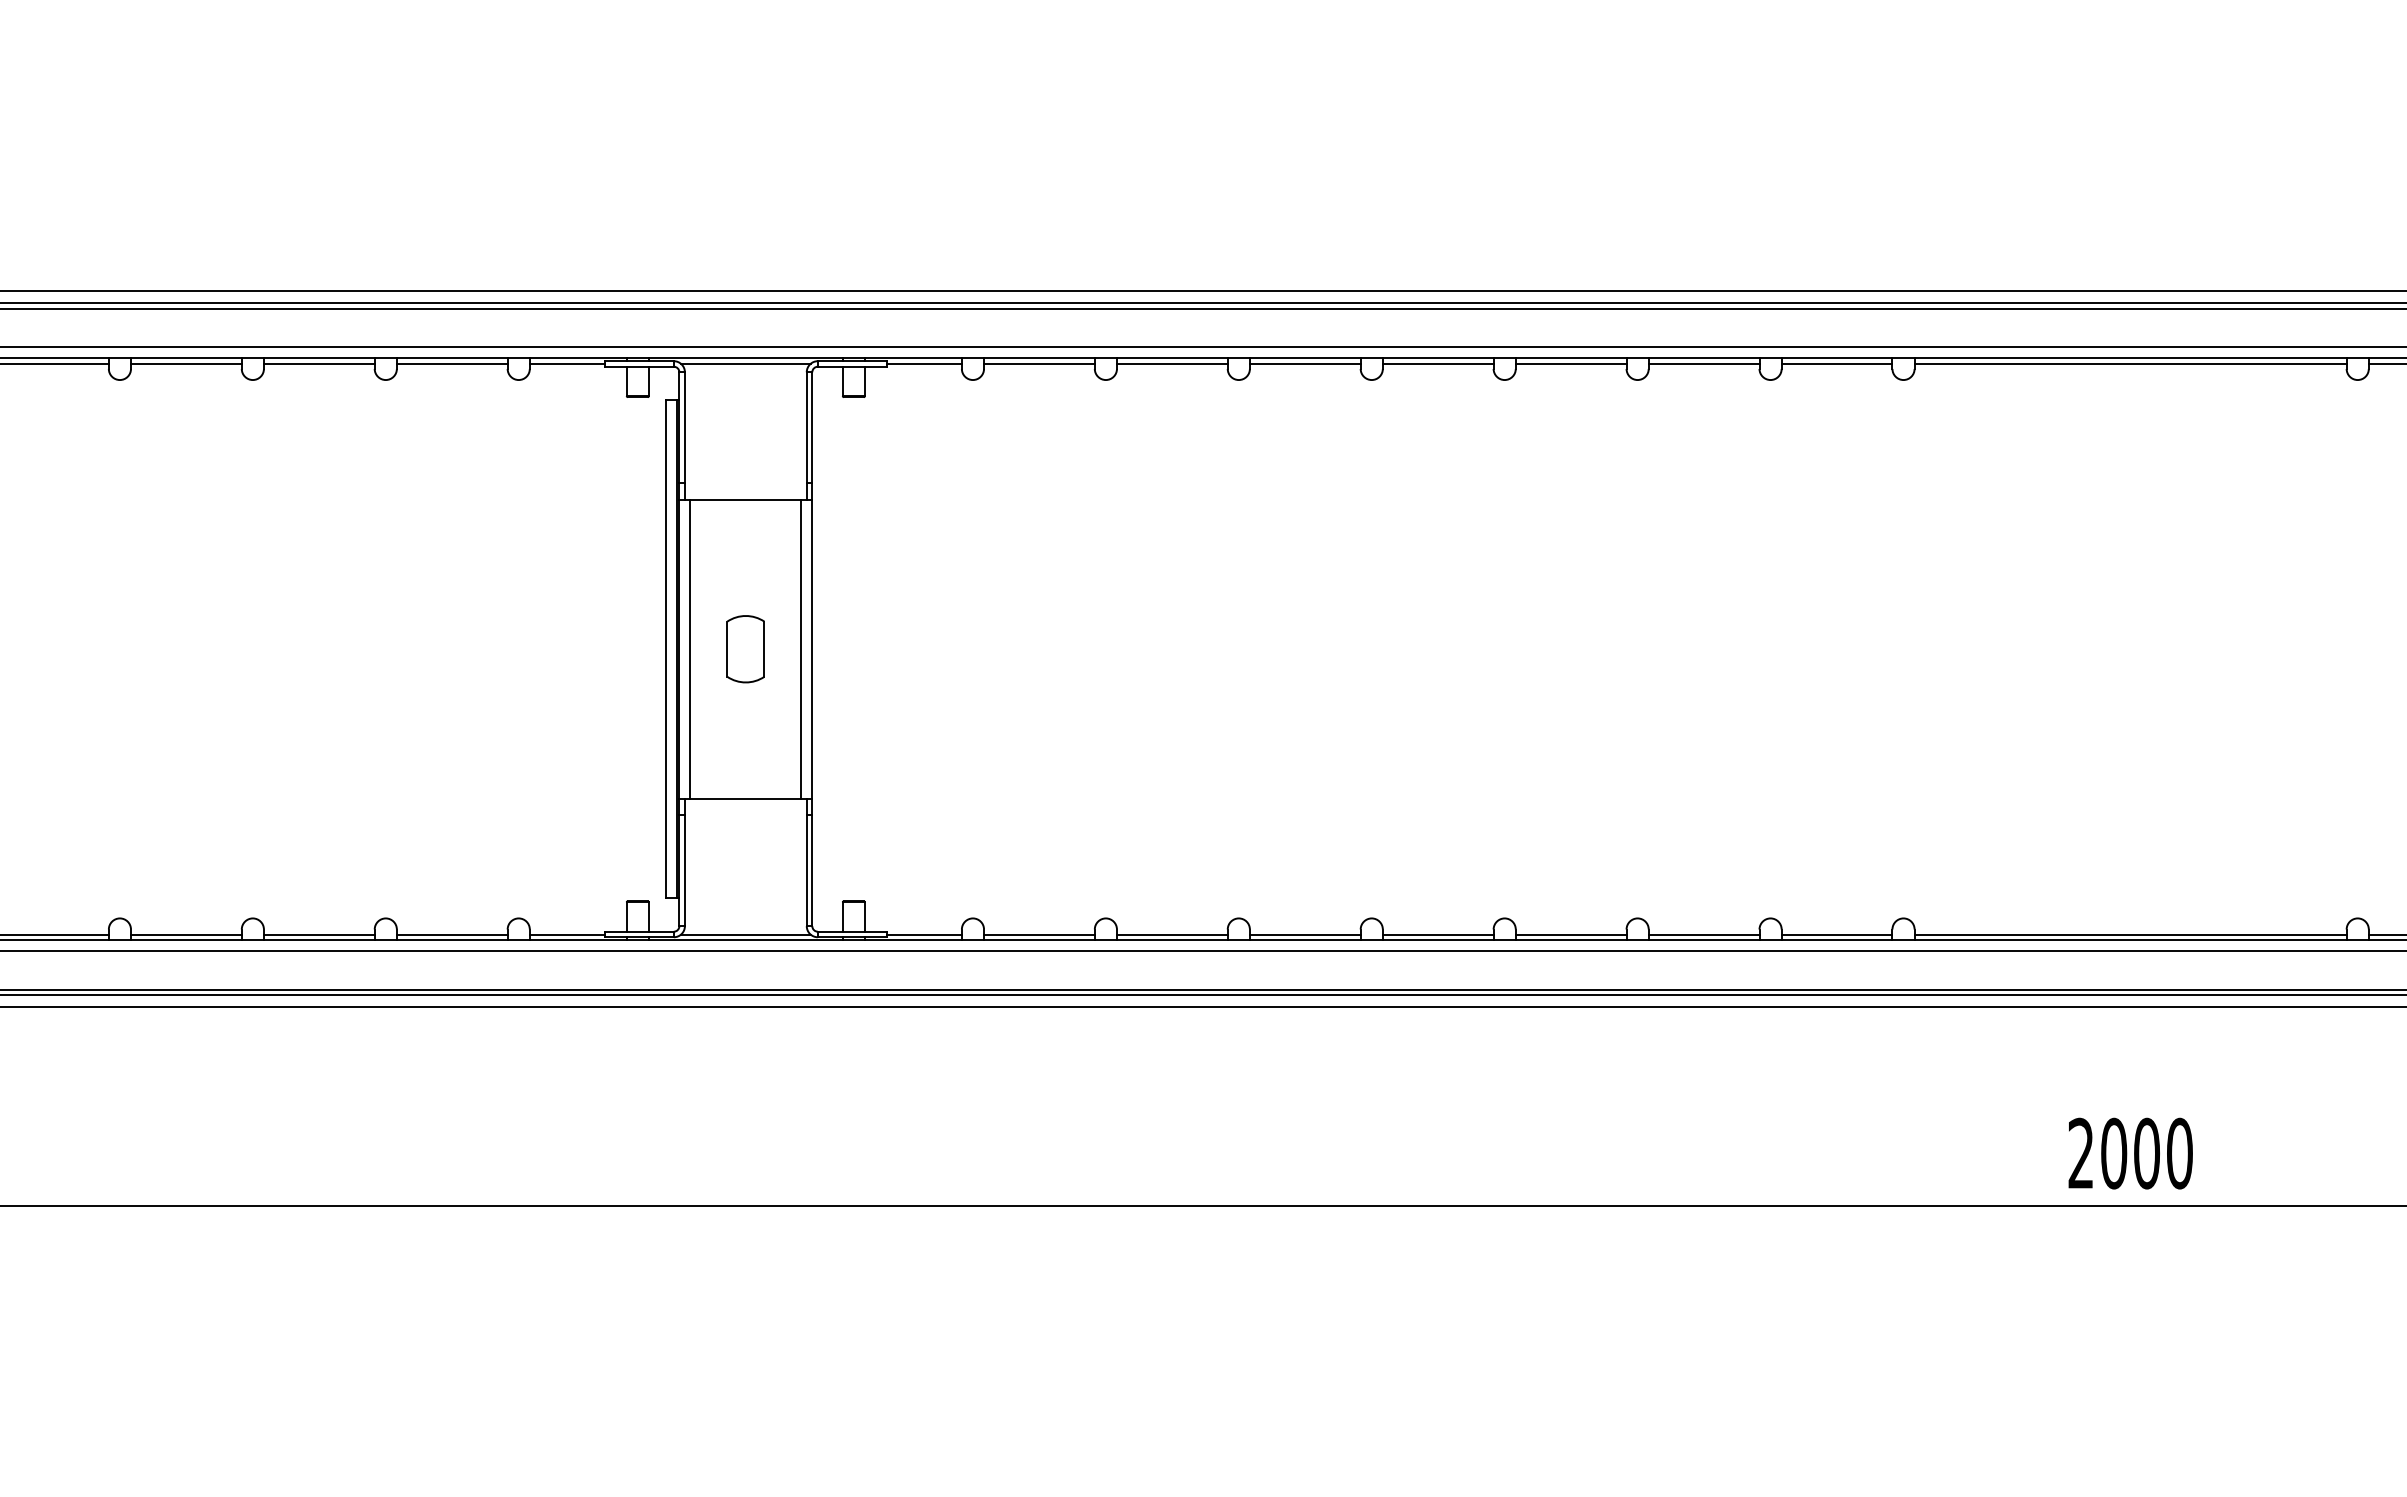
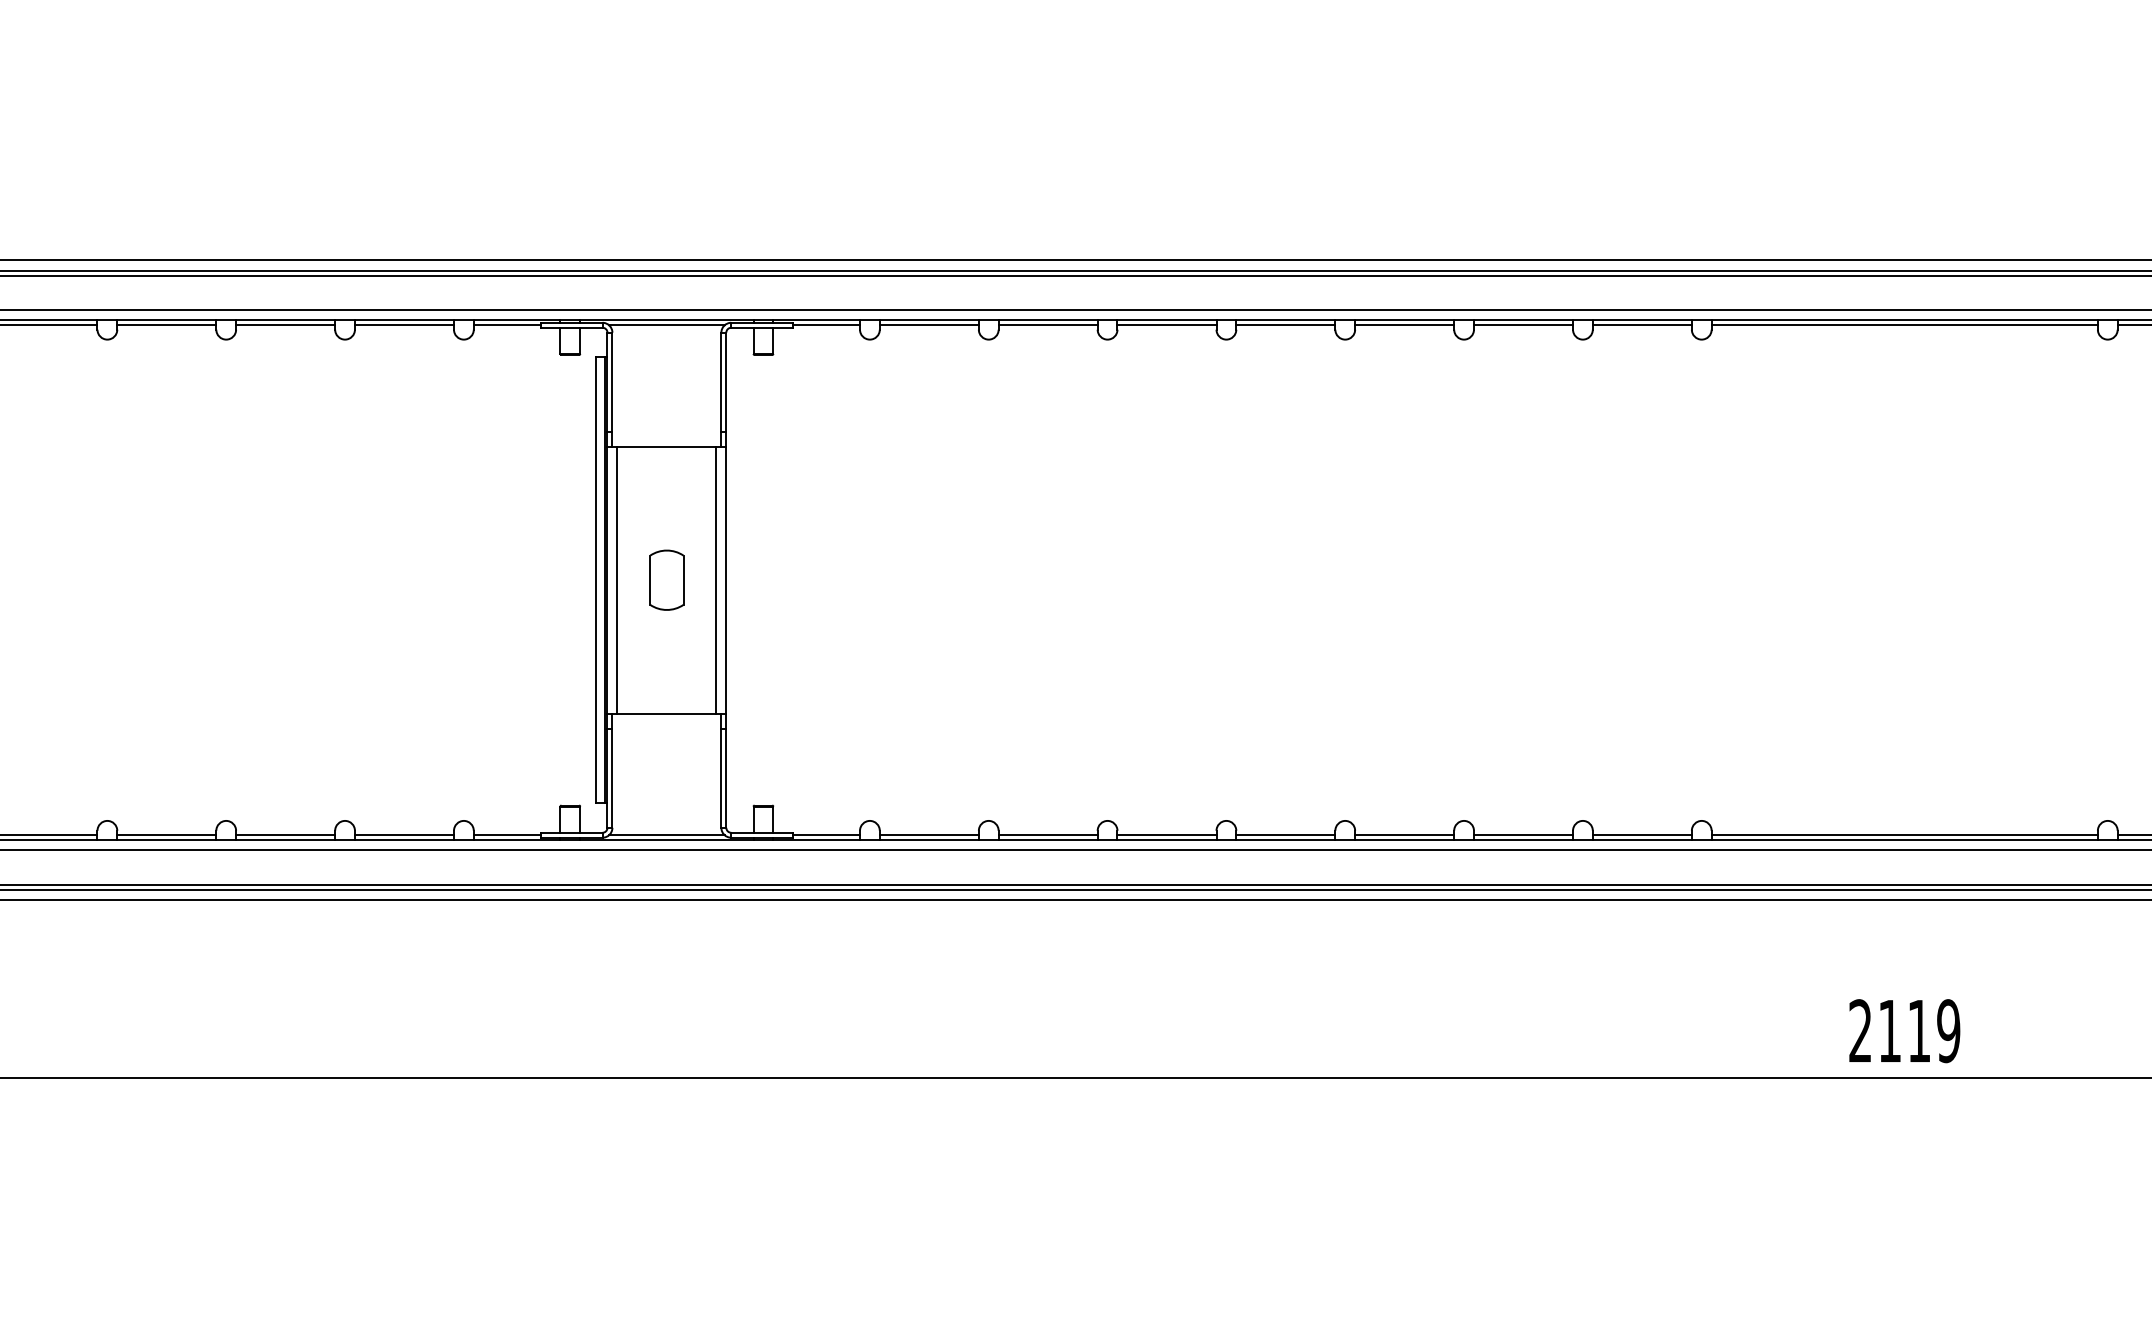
text: (2146, 1153) -> (1918, 1031), 2000 -> 2119

